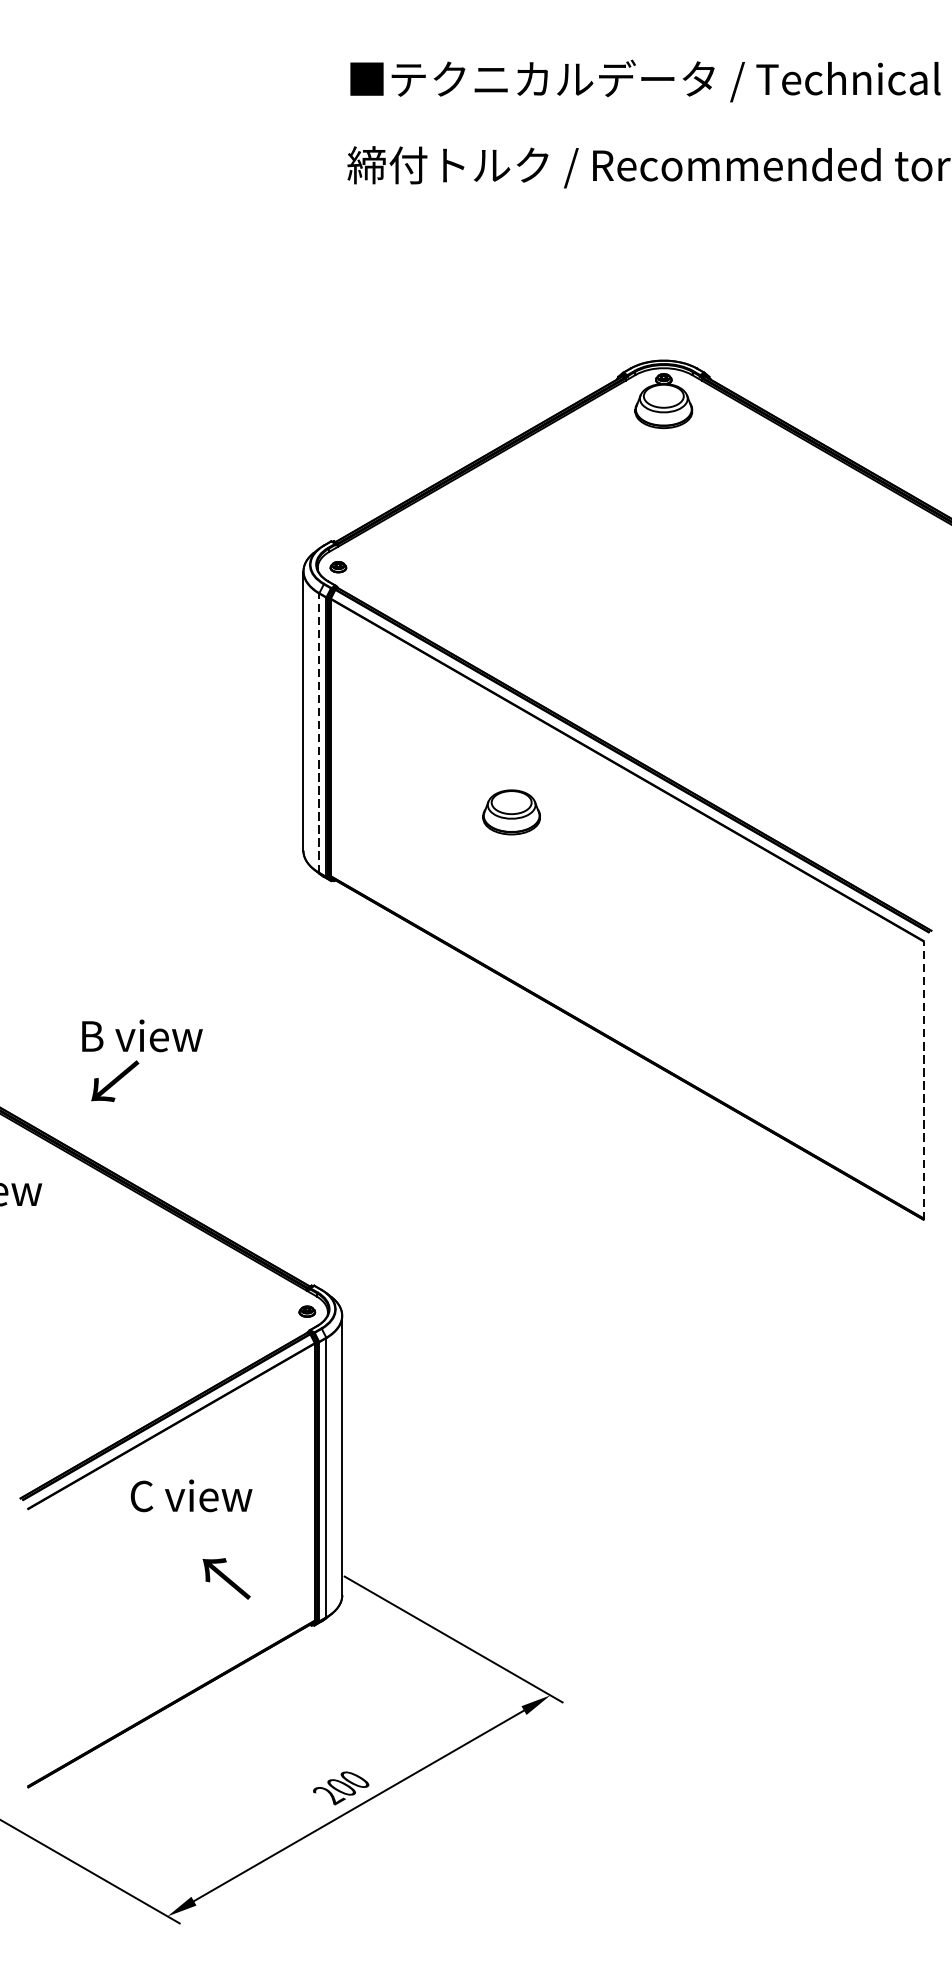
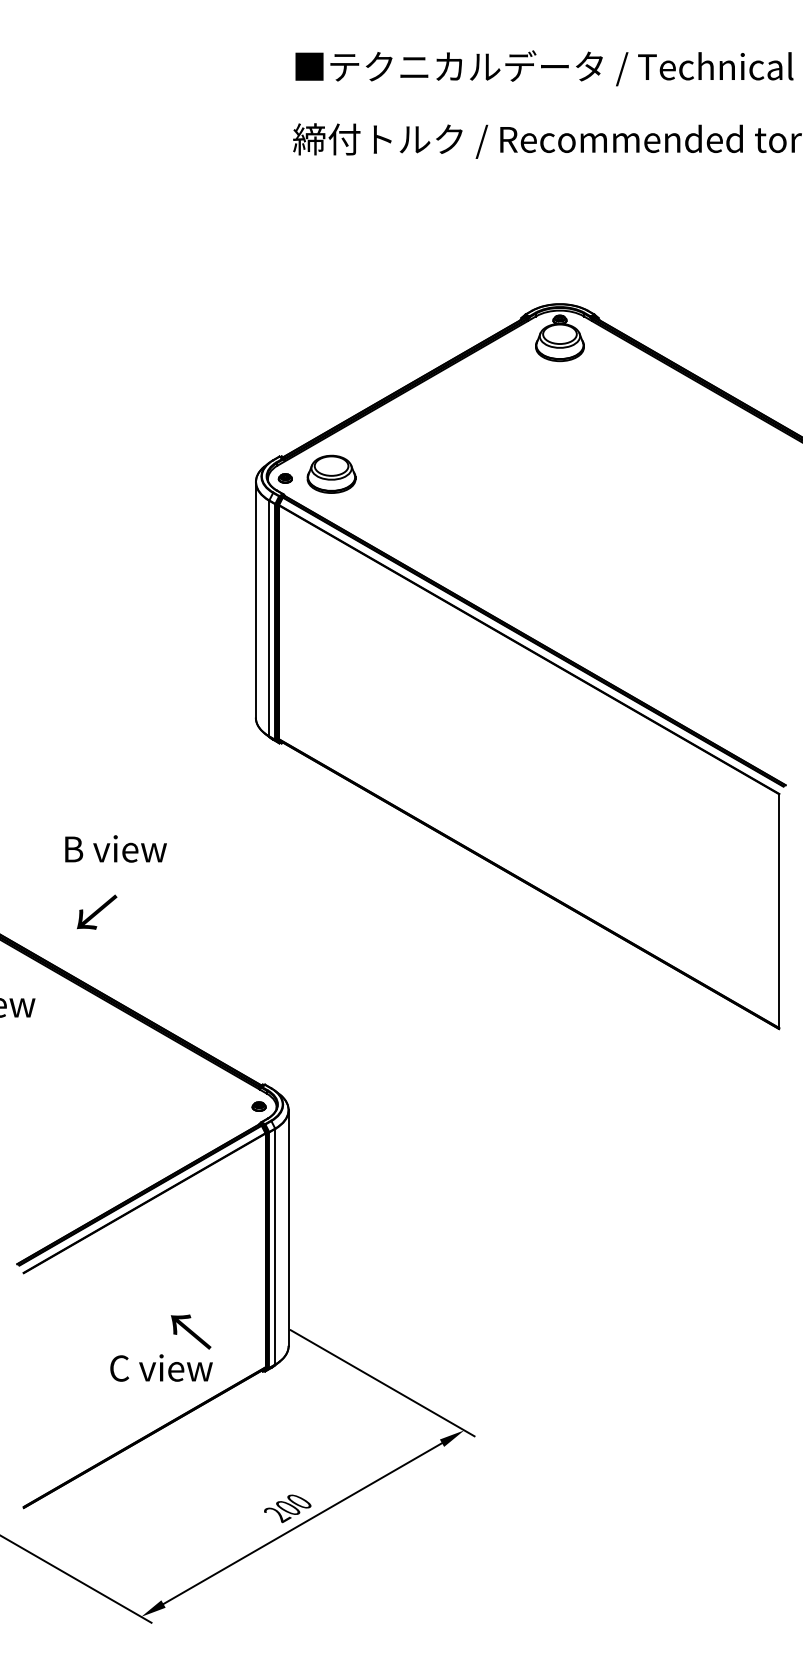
line: (319, 733) -> (269, 618), dashed -> solid
part: (511, 811) -> (331, 473), moved
text: (141, 1035) -> (115, 848), moved
line: (924, 1080) -> (779, 911), dashed -> solid
text: (191, 1495) -> (161, 1367), moved

